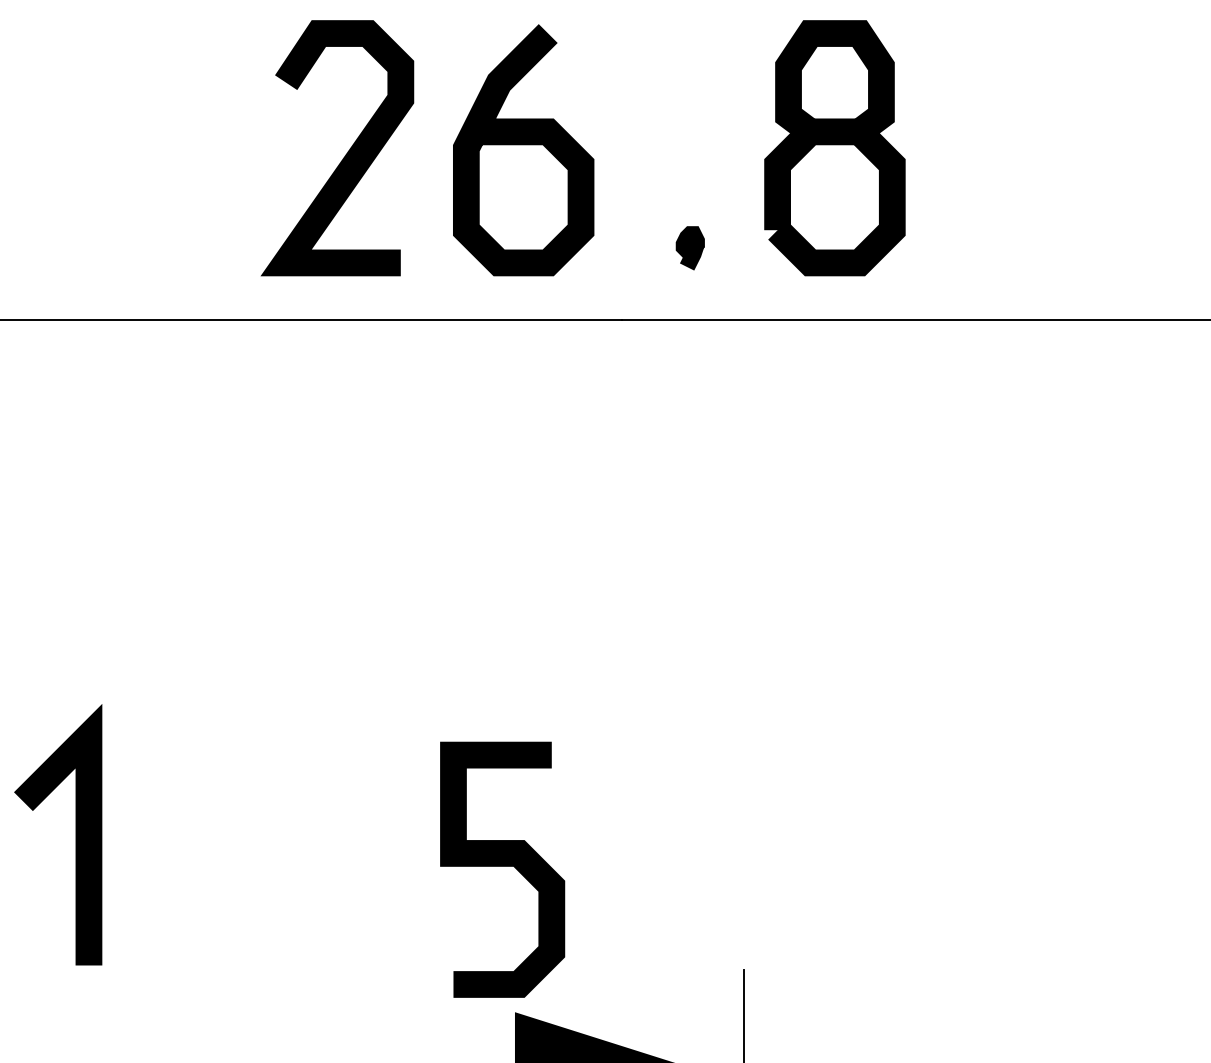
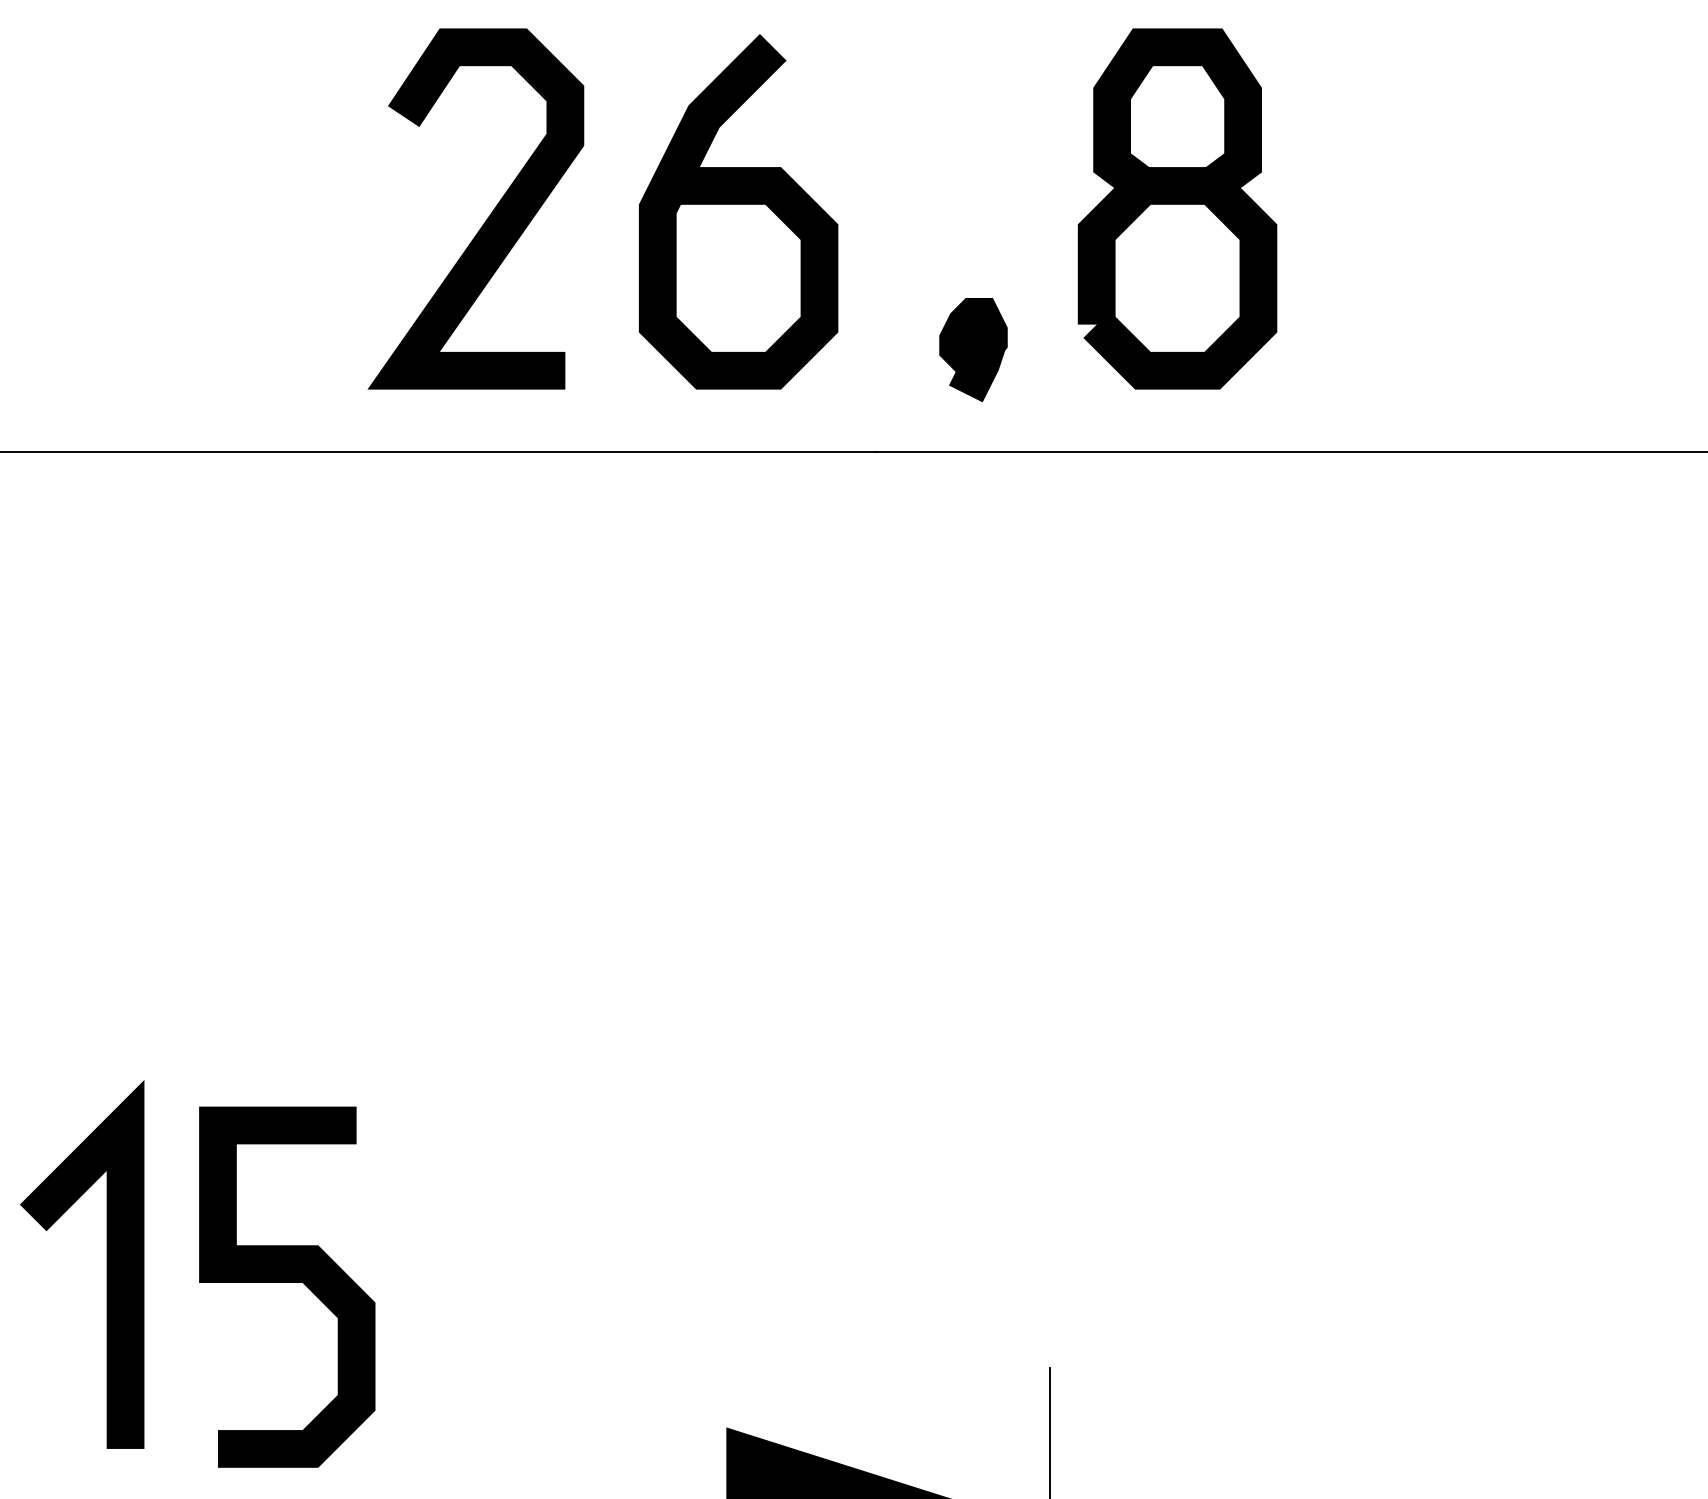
part: (690, 248) -> (973, 350), size x1.67
line: (75, 834) -> (106, 1264), moved
curve: (502, 866) -> (287, 1282), moved

